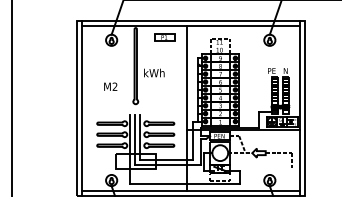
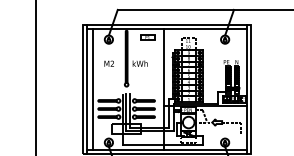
text: (109, 86) -> (108, 63), moved
line: (90, 108) -> (93, 89), added

